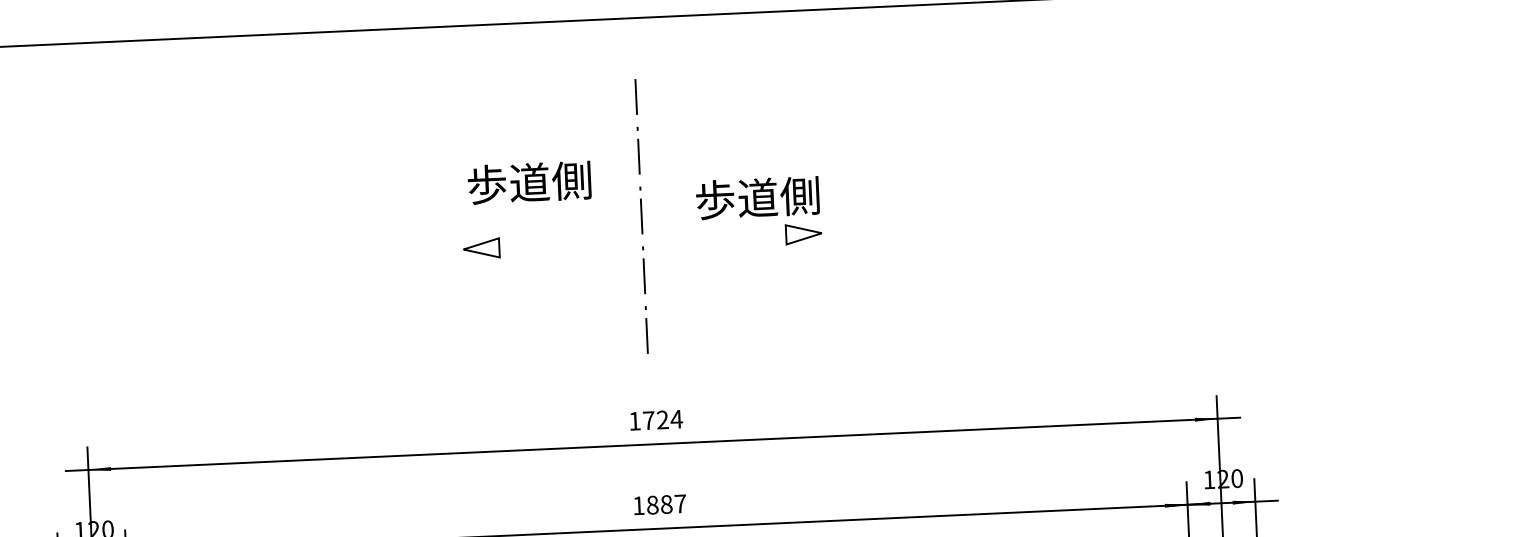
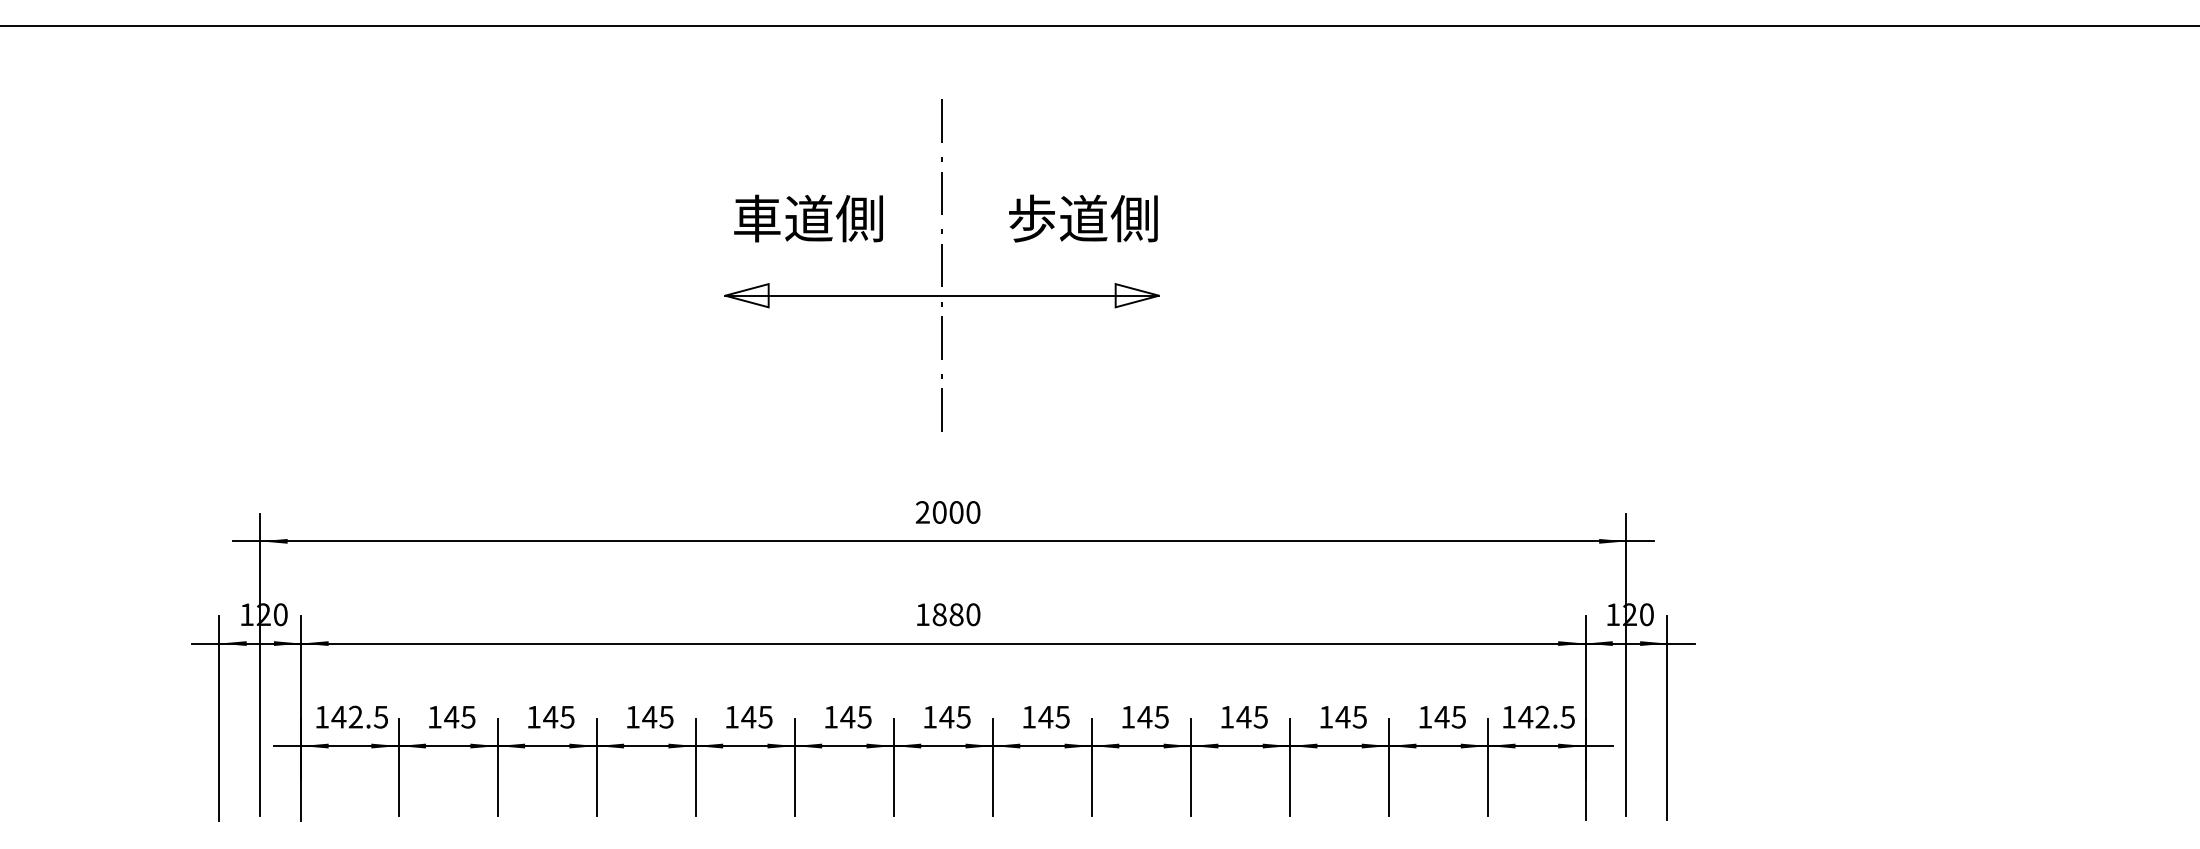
text: (487, 184) -> (757, 218), 歩道側 -> 車道側
text: (757, 197) -> (1083, 218), moved
line: (643, 241) -> (942, 295), added
text: (655, 420) -> (947, 512), 1724 -> 2000
text: (680, 503) -> (973, 614), 1887 -> 1880

